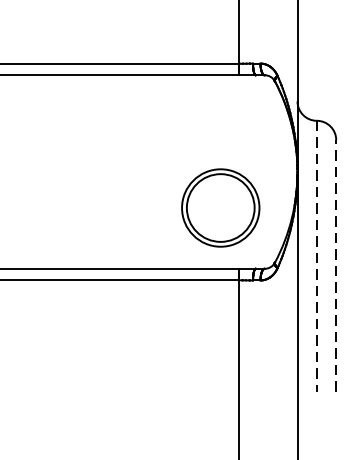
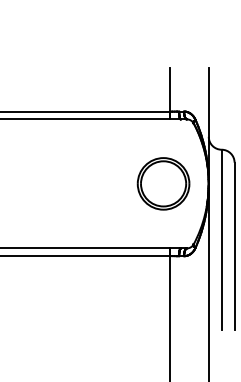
part: (220, 207) -> (163, 183), moved
line: (316, 256) -> (221, 240), dashed -> solid
line: (336, 265) -> (234, 246), dashed -> solid

